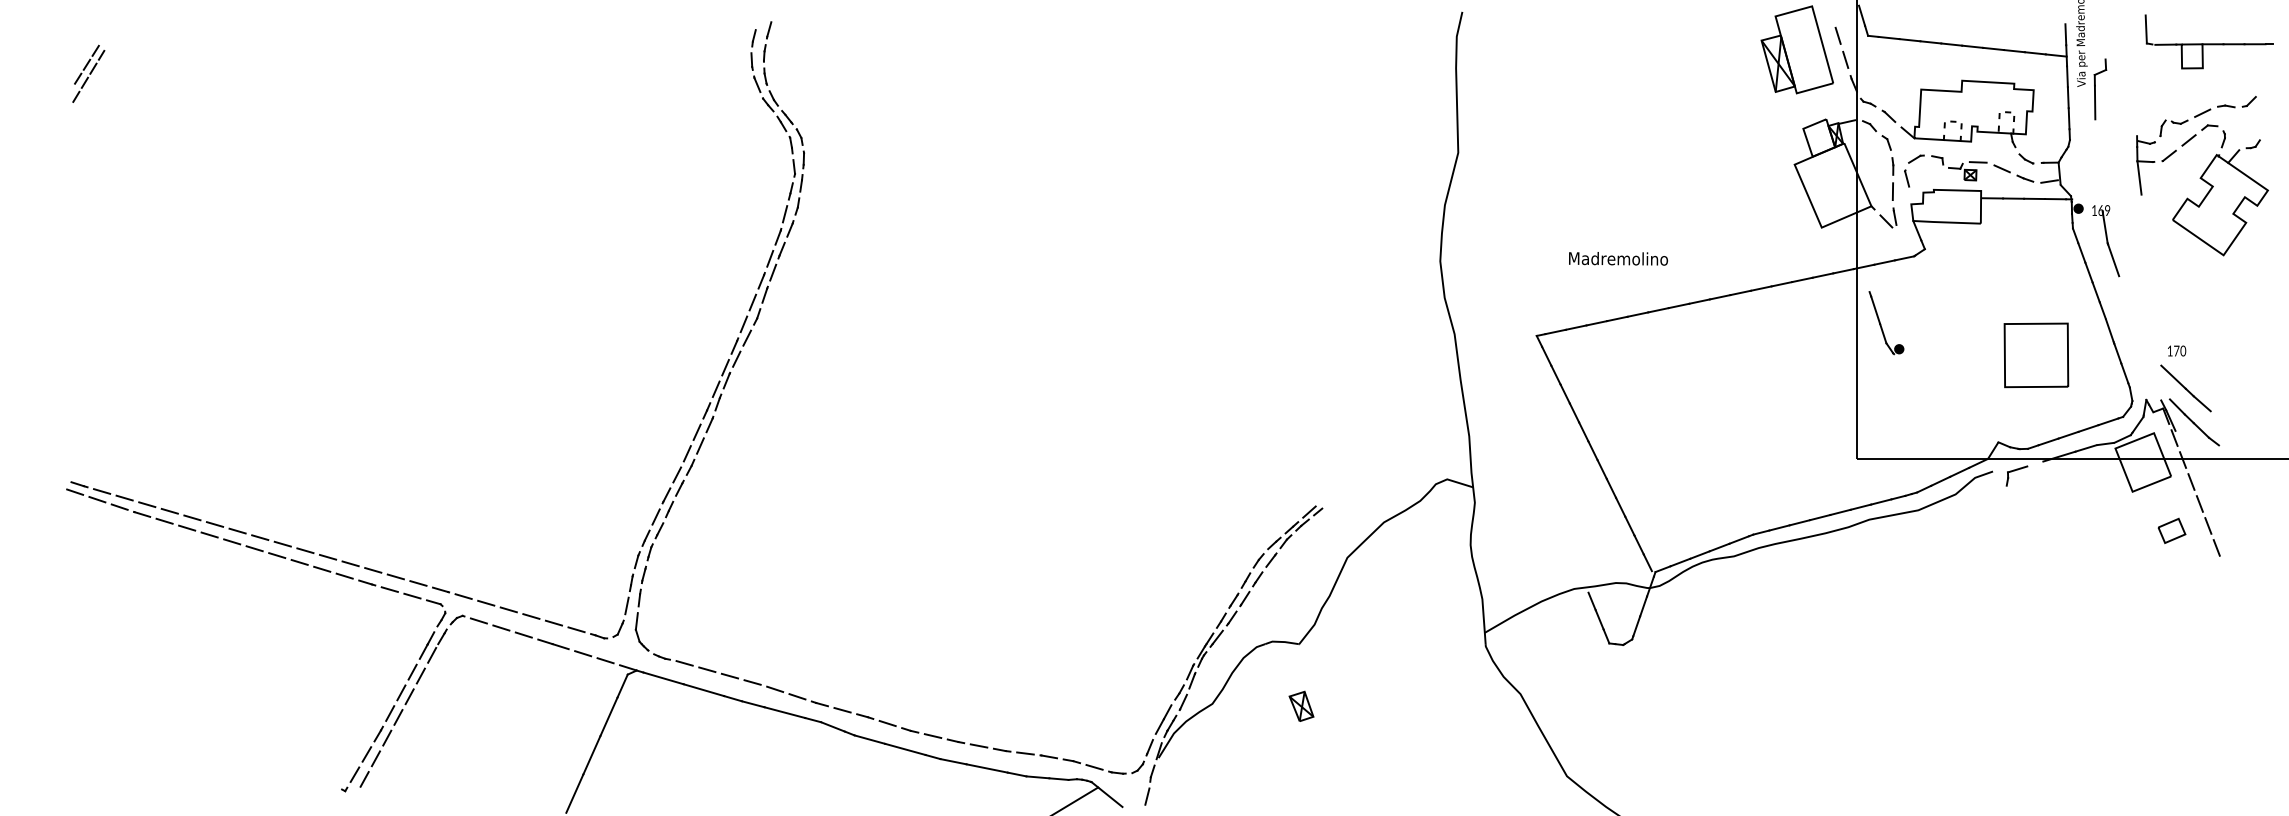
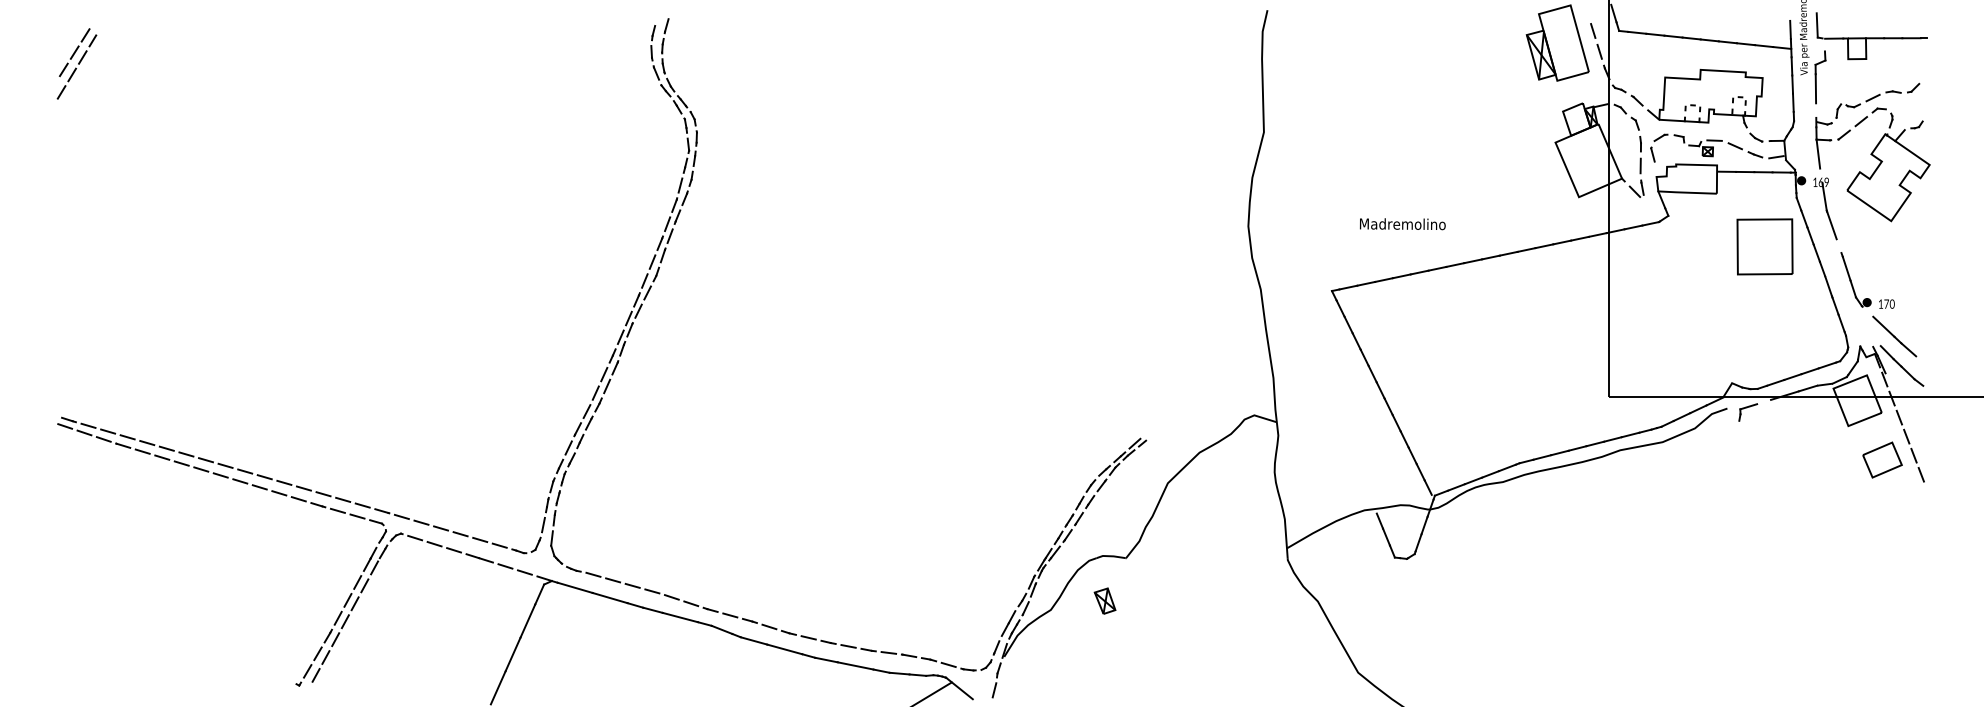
part: (2208, 42) -> (1871, 36), moved
part: (88, 73) -> (76, 63), size x1.43
part: (2201, 176) -> (1872, 152), moved
part: (1885, 322) -> (1855, 279), moved
part: (2035, 354) -> (1764, 246), moved
part: (2171, 530) -> (1882, 459), size x1.67
part: (1300, 705) -> (1104, 600), moved

